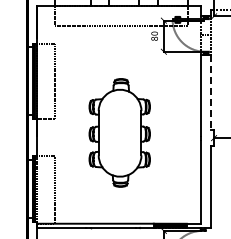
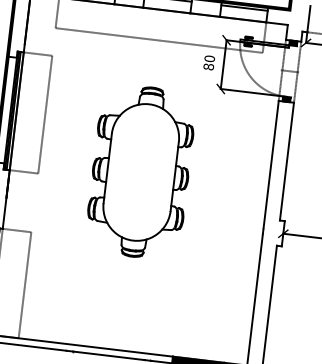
line: (210, 92) -> (286, 161), dashed -> solid
part: (119, 132) -> (140, 171), moved

